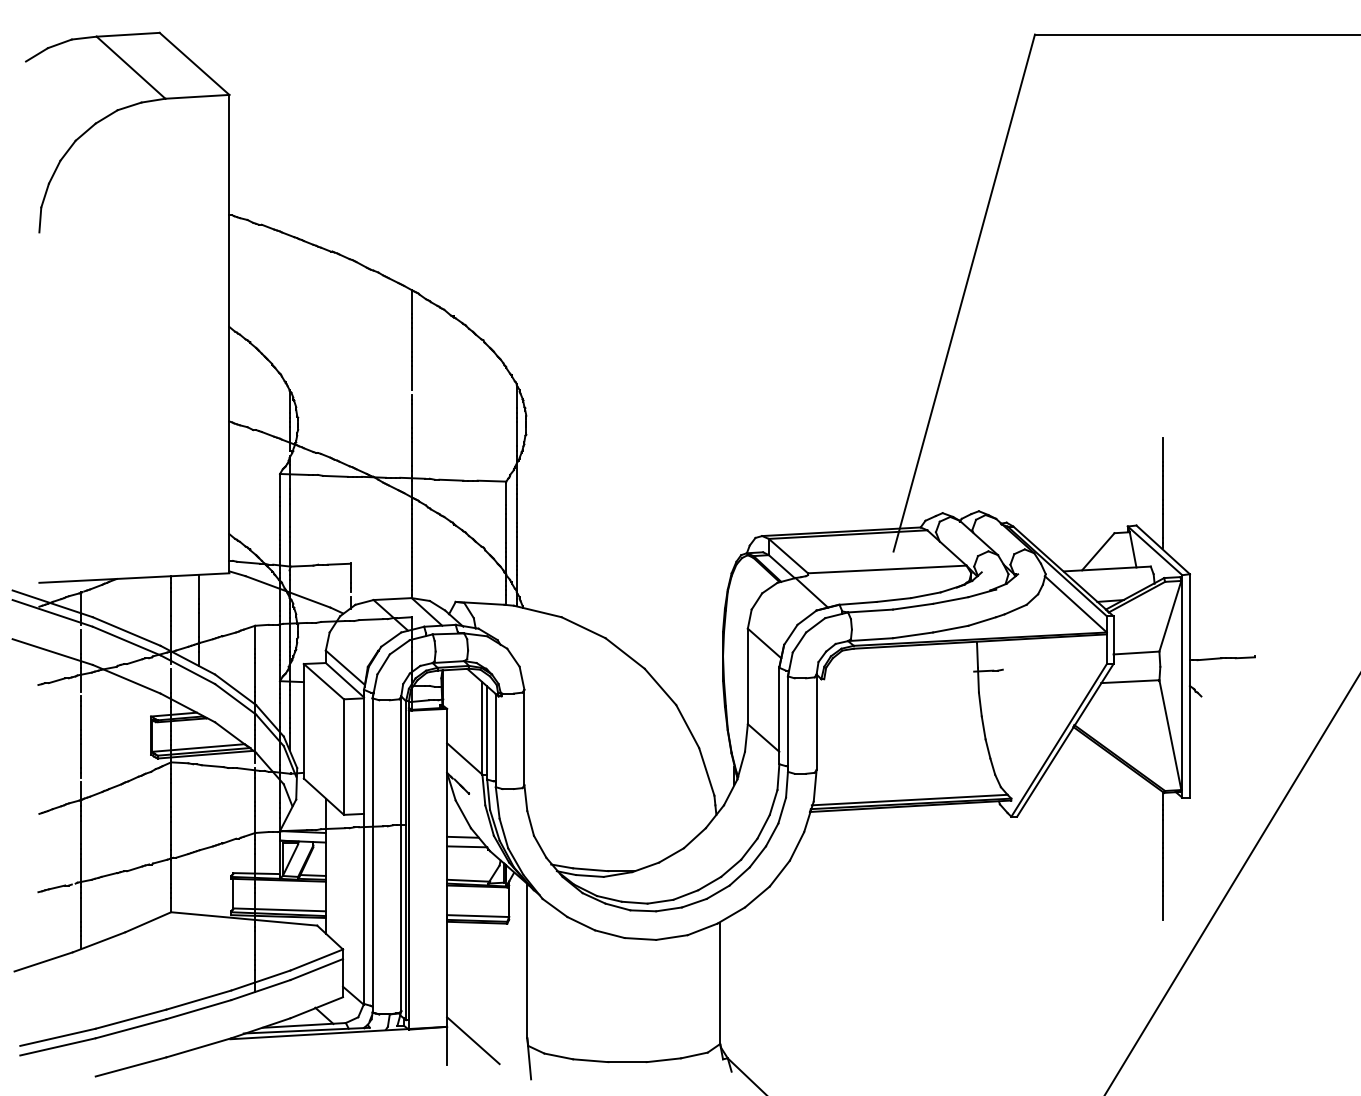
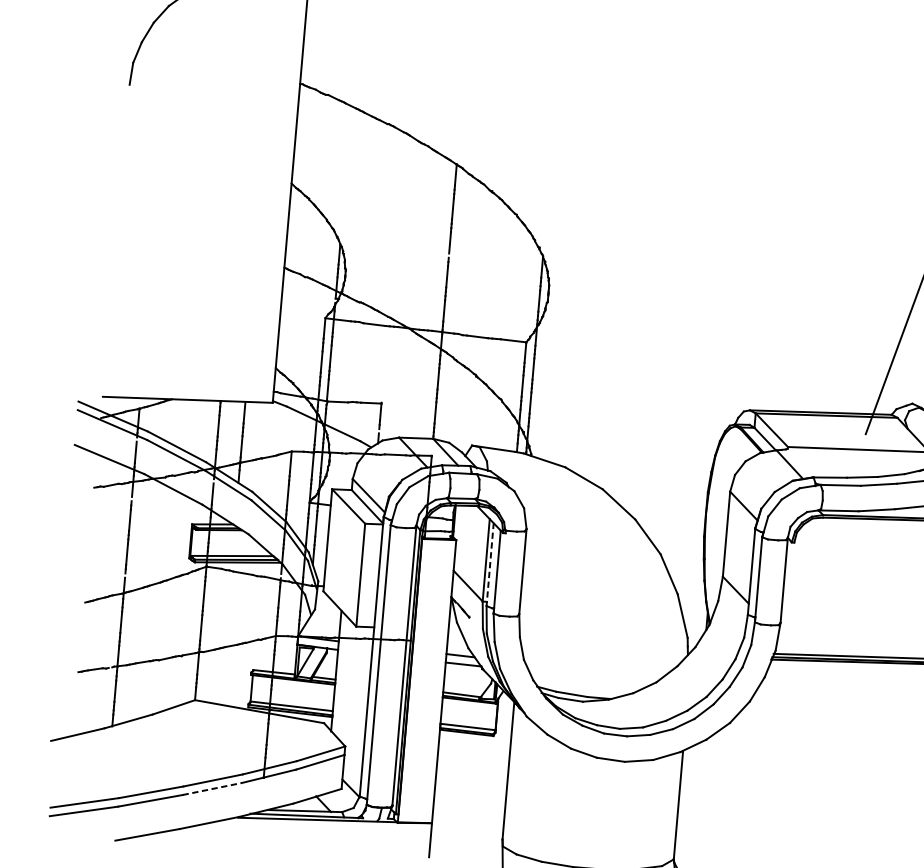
line: (487, 732) -> (490, 564), solid -> dashed
line: (198, 1009) -> (211, 788), solid -> dashed
line: (473, 1040) -> (454, 837), removed

